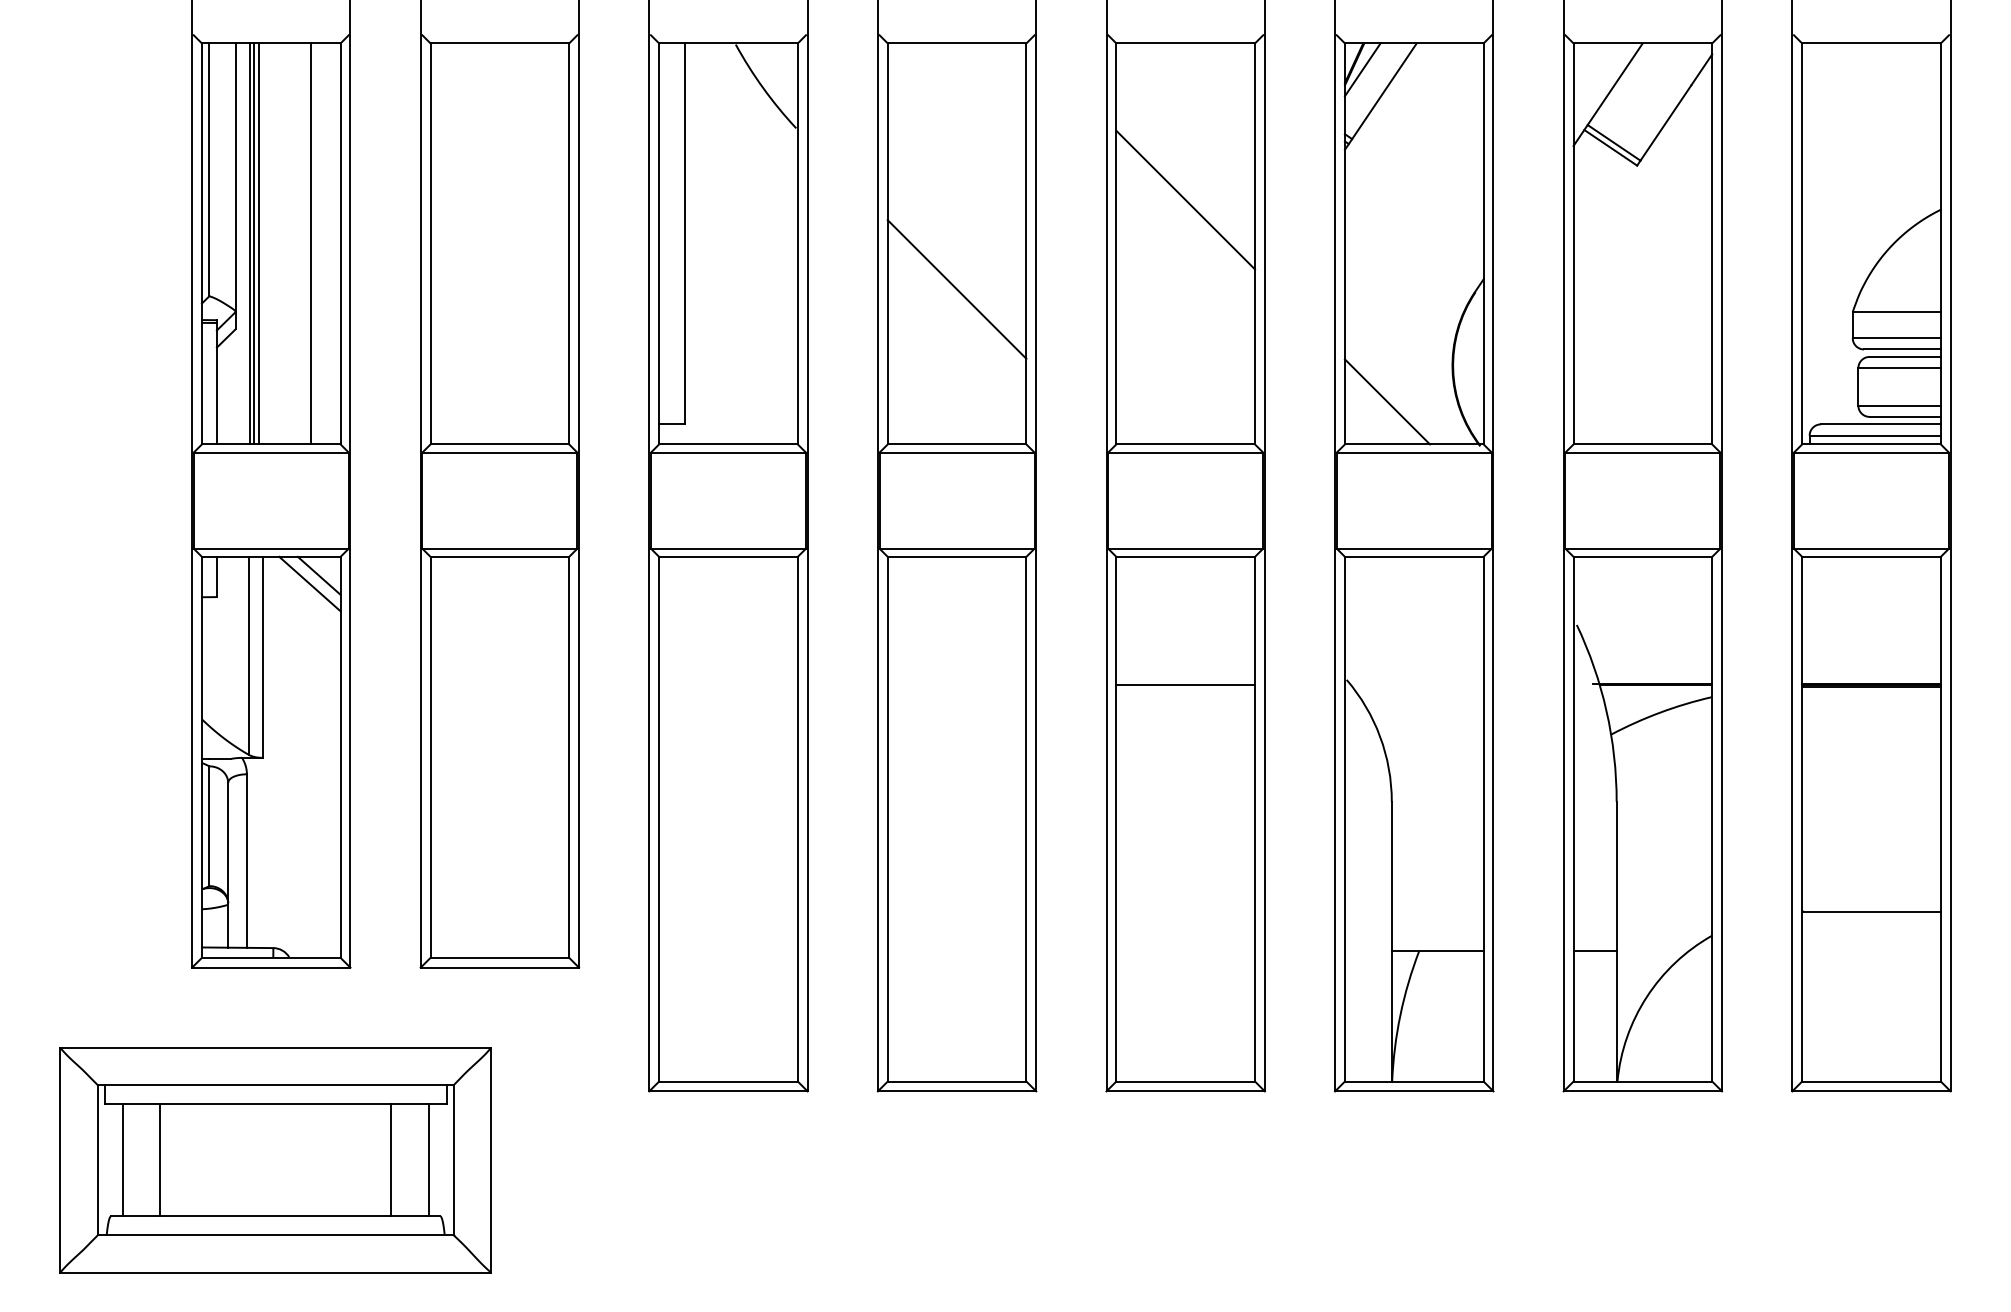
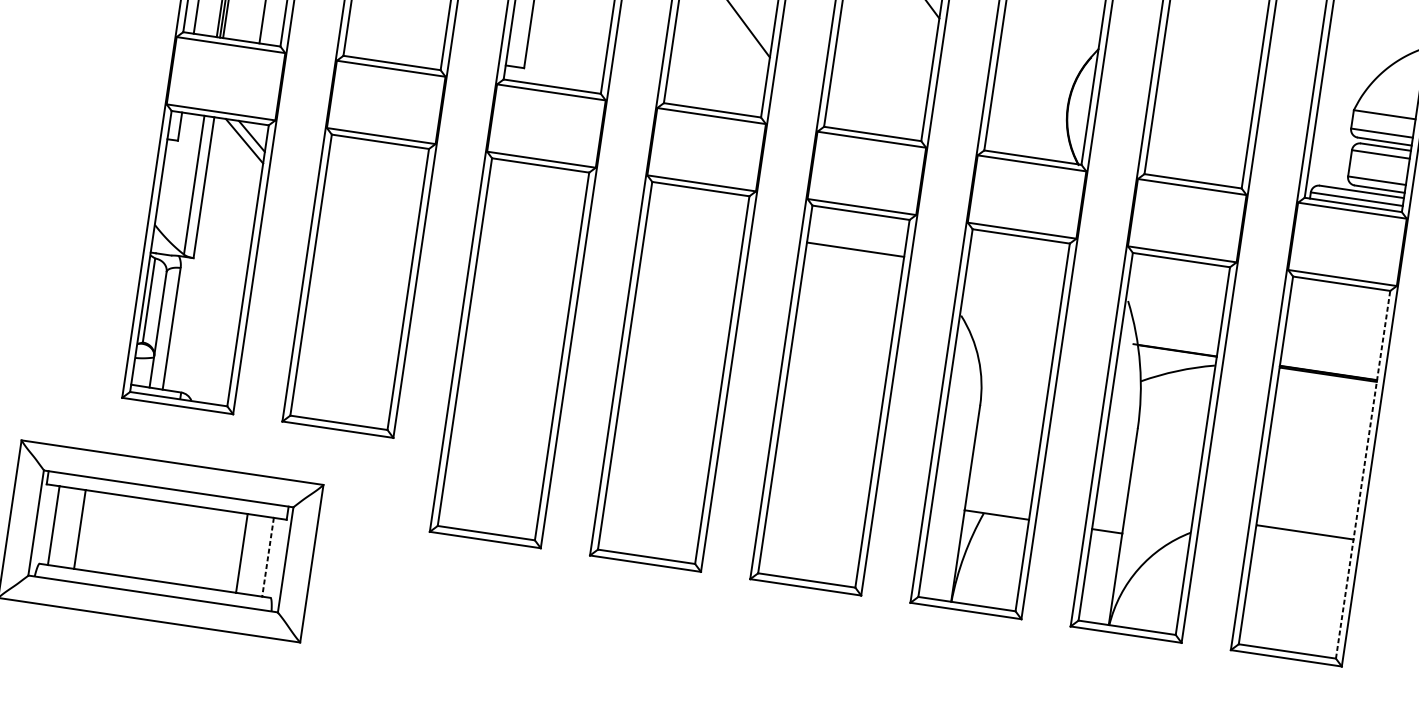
line: (1387, 401) -> (1018, 124), removed
line: (1185, 684) -> (855, 249), moved
line: (1940, 818) -> (1362, 474), solid -> dashed
line: (428, 1160) -> (267, 557), solid -> dashed

